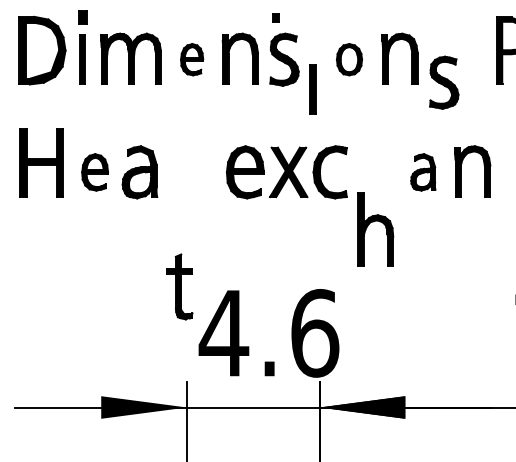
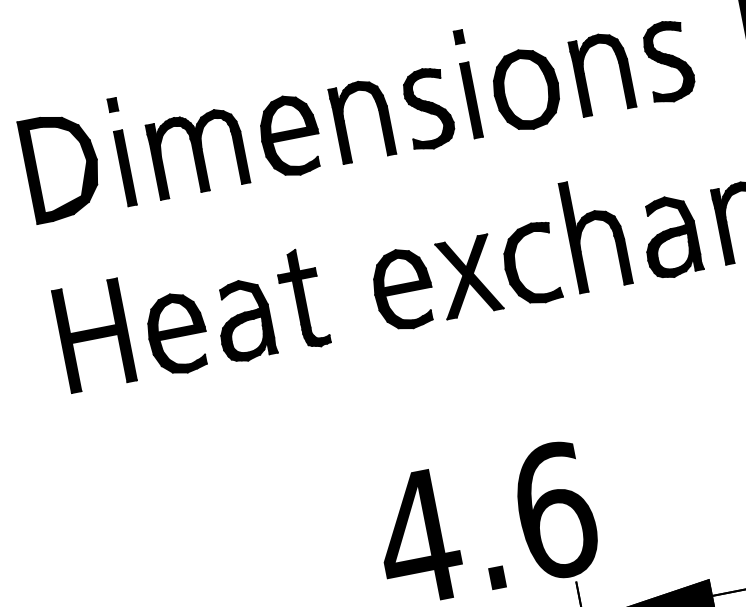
part: (82, 17) -> (112, 104), size x0.62
part: (275, 17) -> (458, 36), moved
part: (191, 59) -> (288, 135), size x1.67
part: (349, 59) -> (526, 89), size x1.67
part: (444, 82) -> (669, 61), moved
part: (312, 89) -> (470, 100), moved
part: (94, 172) -> (176, 334), size x1.43
part: (423, 172) -> (670, 237), size x1.43
part: (373, 222) -> (590, 223), moved
part: (179, 286) -> (302, 298), moved

